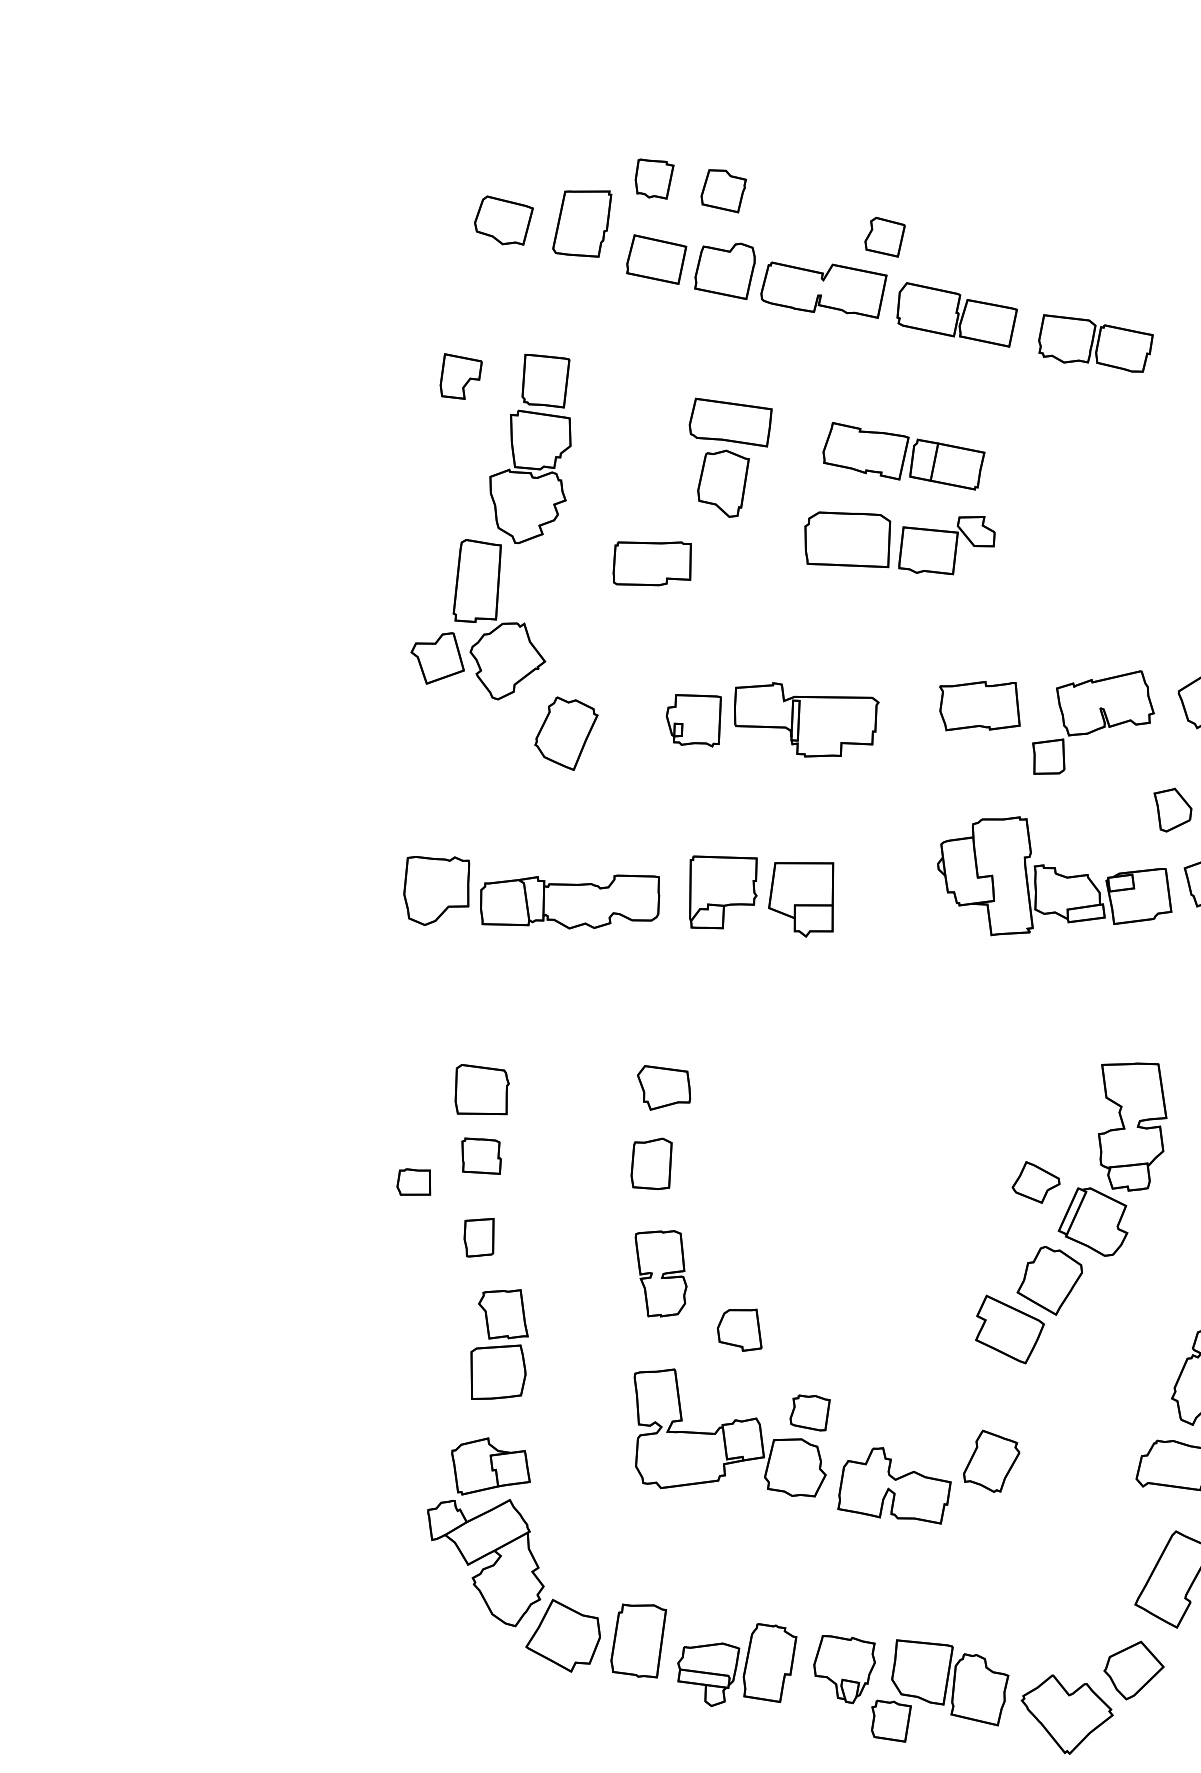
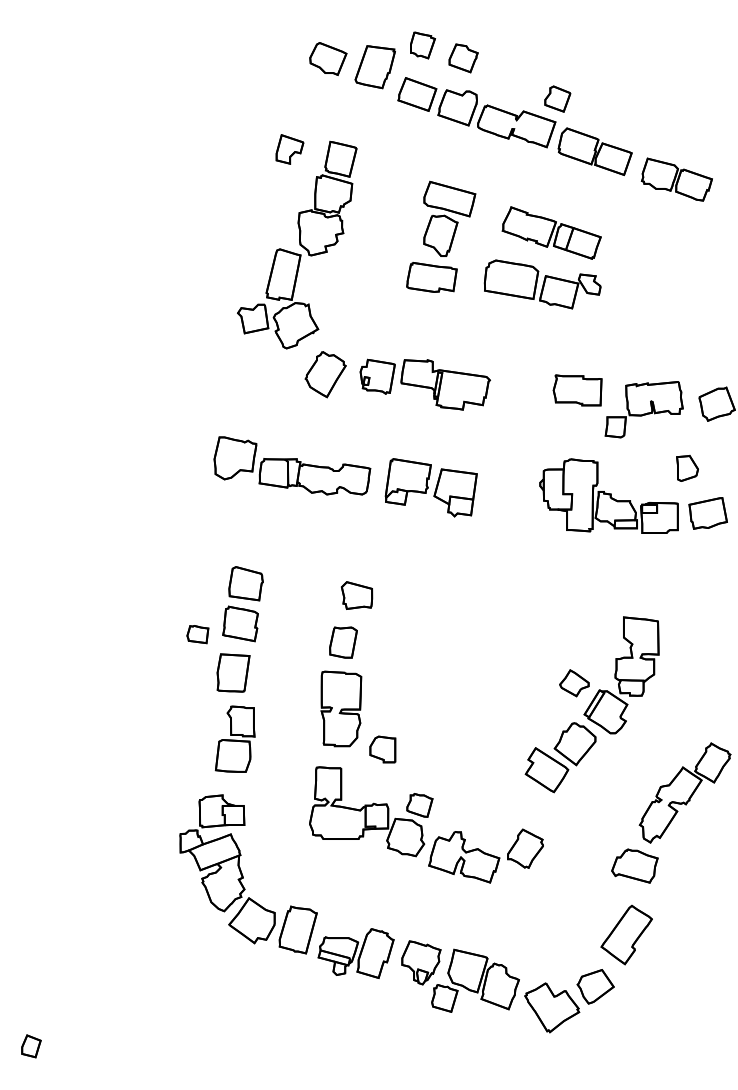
part: (651, 562) -> (431, 277), moved
part: (773, 723) -> (424, 384), moved
part: (481, 1155) -> (240, 623), size x1.43
part: (480, 1236) -> (233, 672), size x1.67
part: (662, 1272) -> (341, 708), size x1.43

